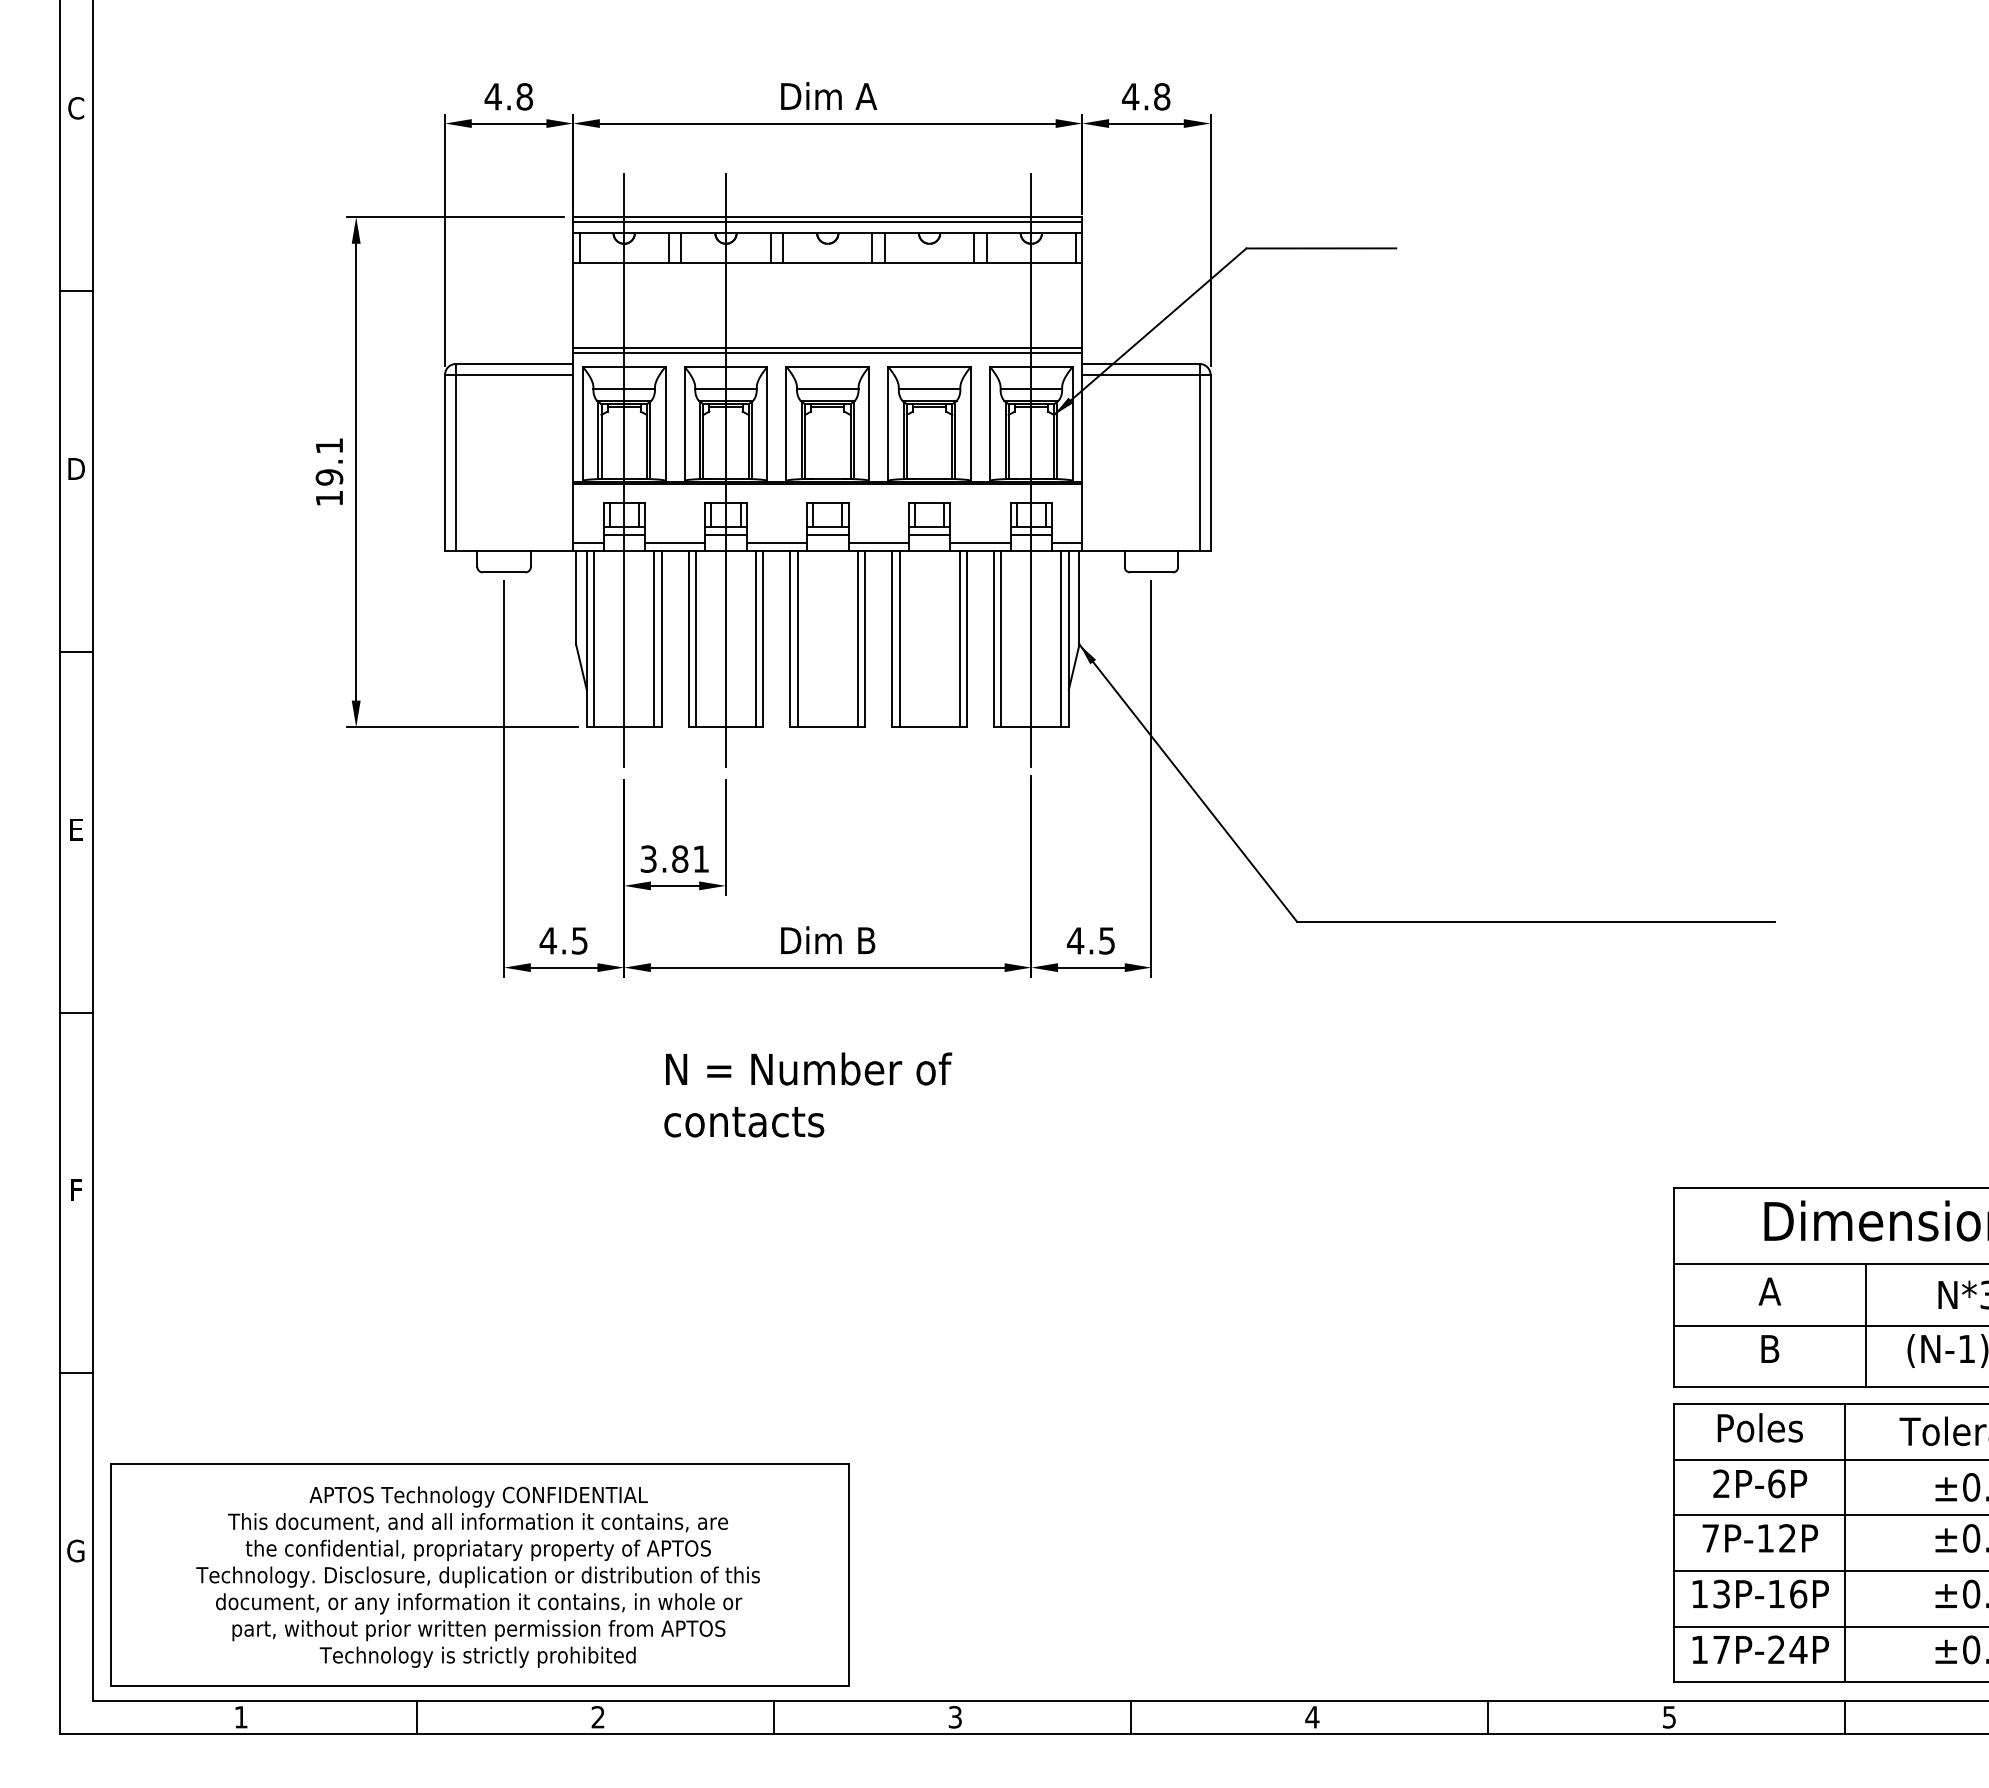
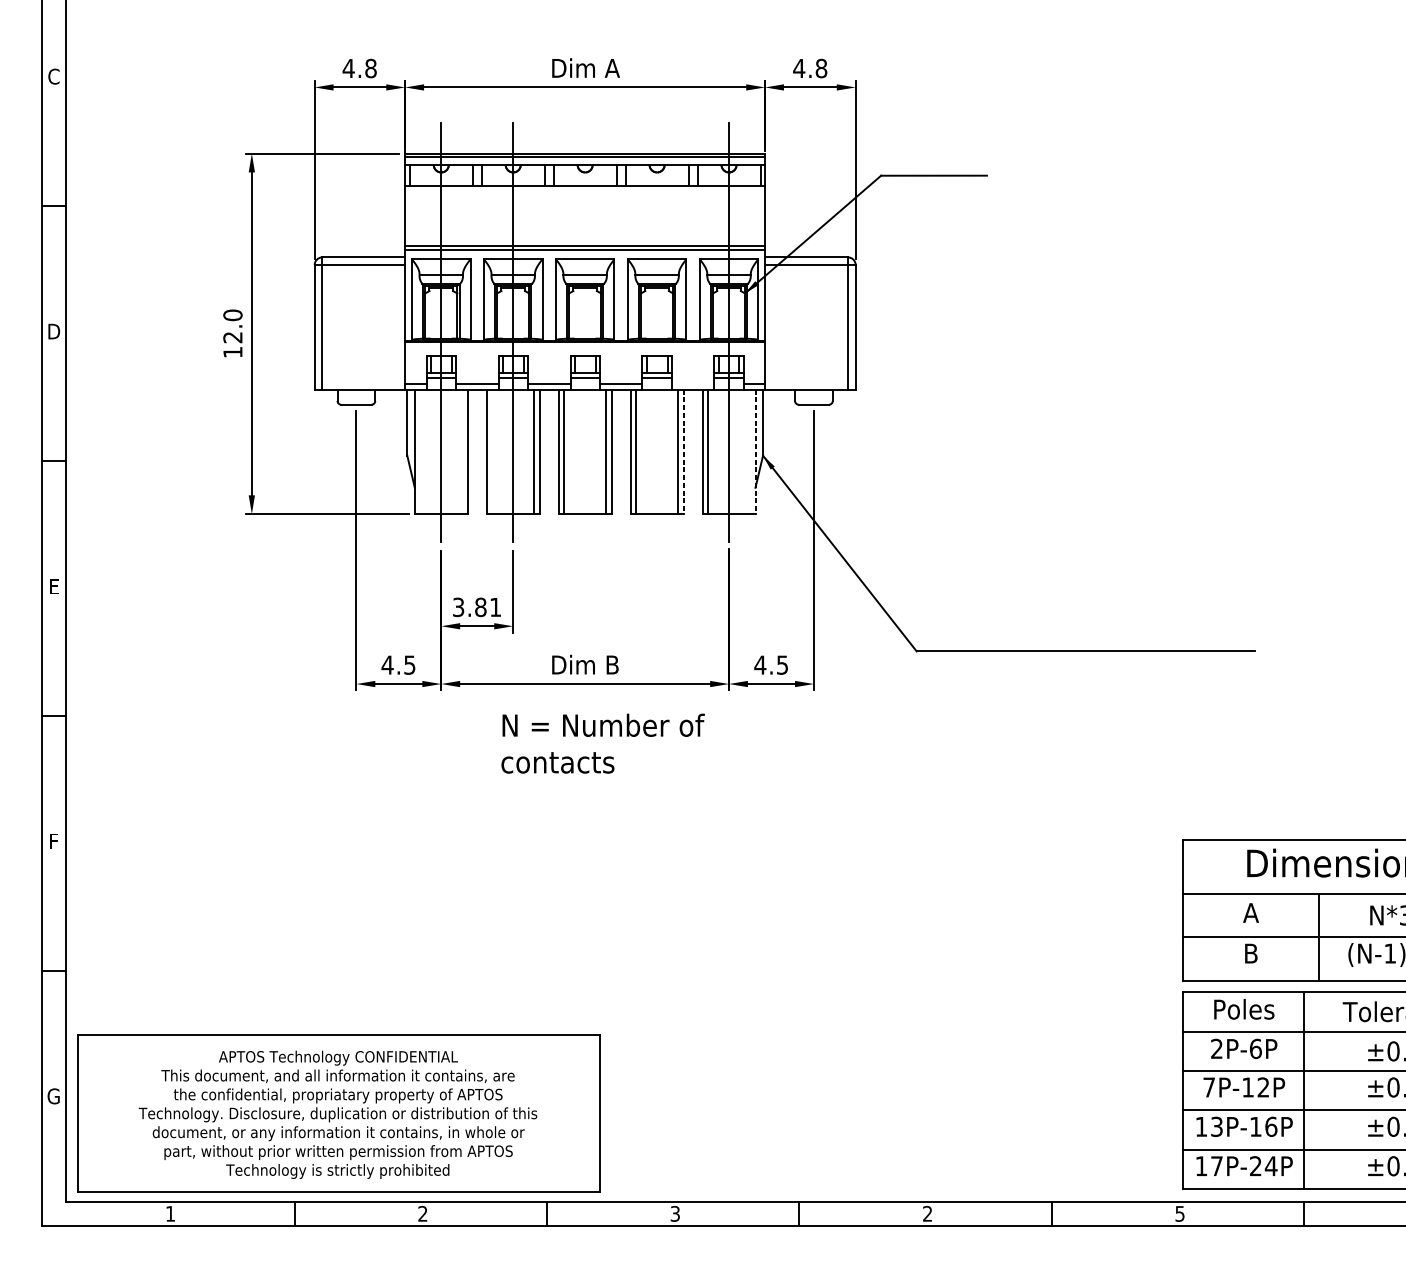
text: (329, 461) -> (232, 326), 19.1 -> 12.0
line: (980, 543) -> (693, 384), removed
line: (594, 639) -> (420, 452), removed
line: (654, 639) -> (462, 452), removed
line: (696, 639) -> (492, 452), removed
line: (966, 639) -> (683, 452), solid -> dashed
line: (1061, 639) -> (750, 452), removed
line: (1068, 639) -> (755, 452), solid -> dashed
text: (808, 1094) -> (603, 743), moved
text: (1312, 1717) -> (927, 1214), 4 -> 2

